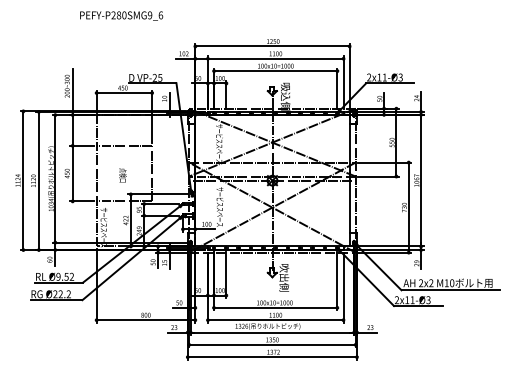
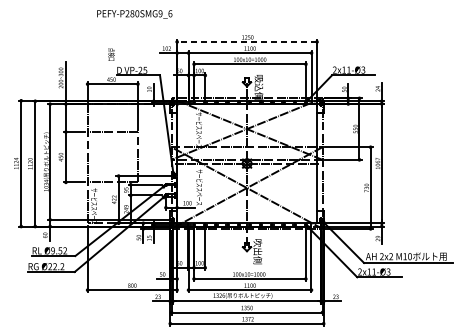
text: (121, 15) -> (134, 13), moved
line: (272, 46) -> (247, 41), solid -> dashed
text: (122, 175) -> (111, 54), moved

